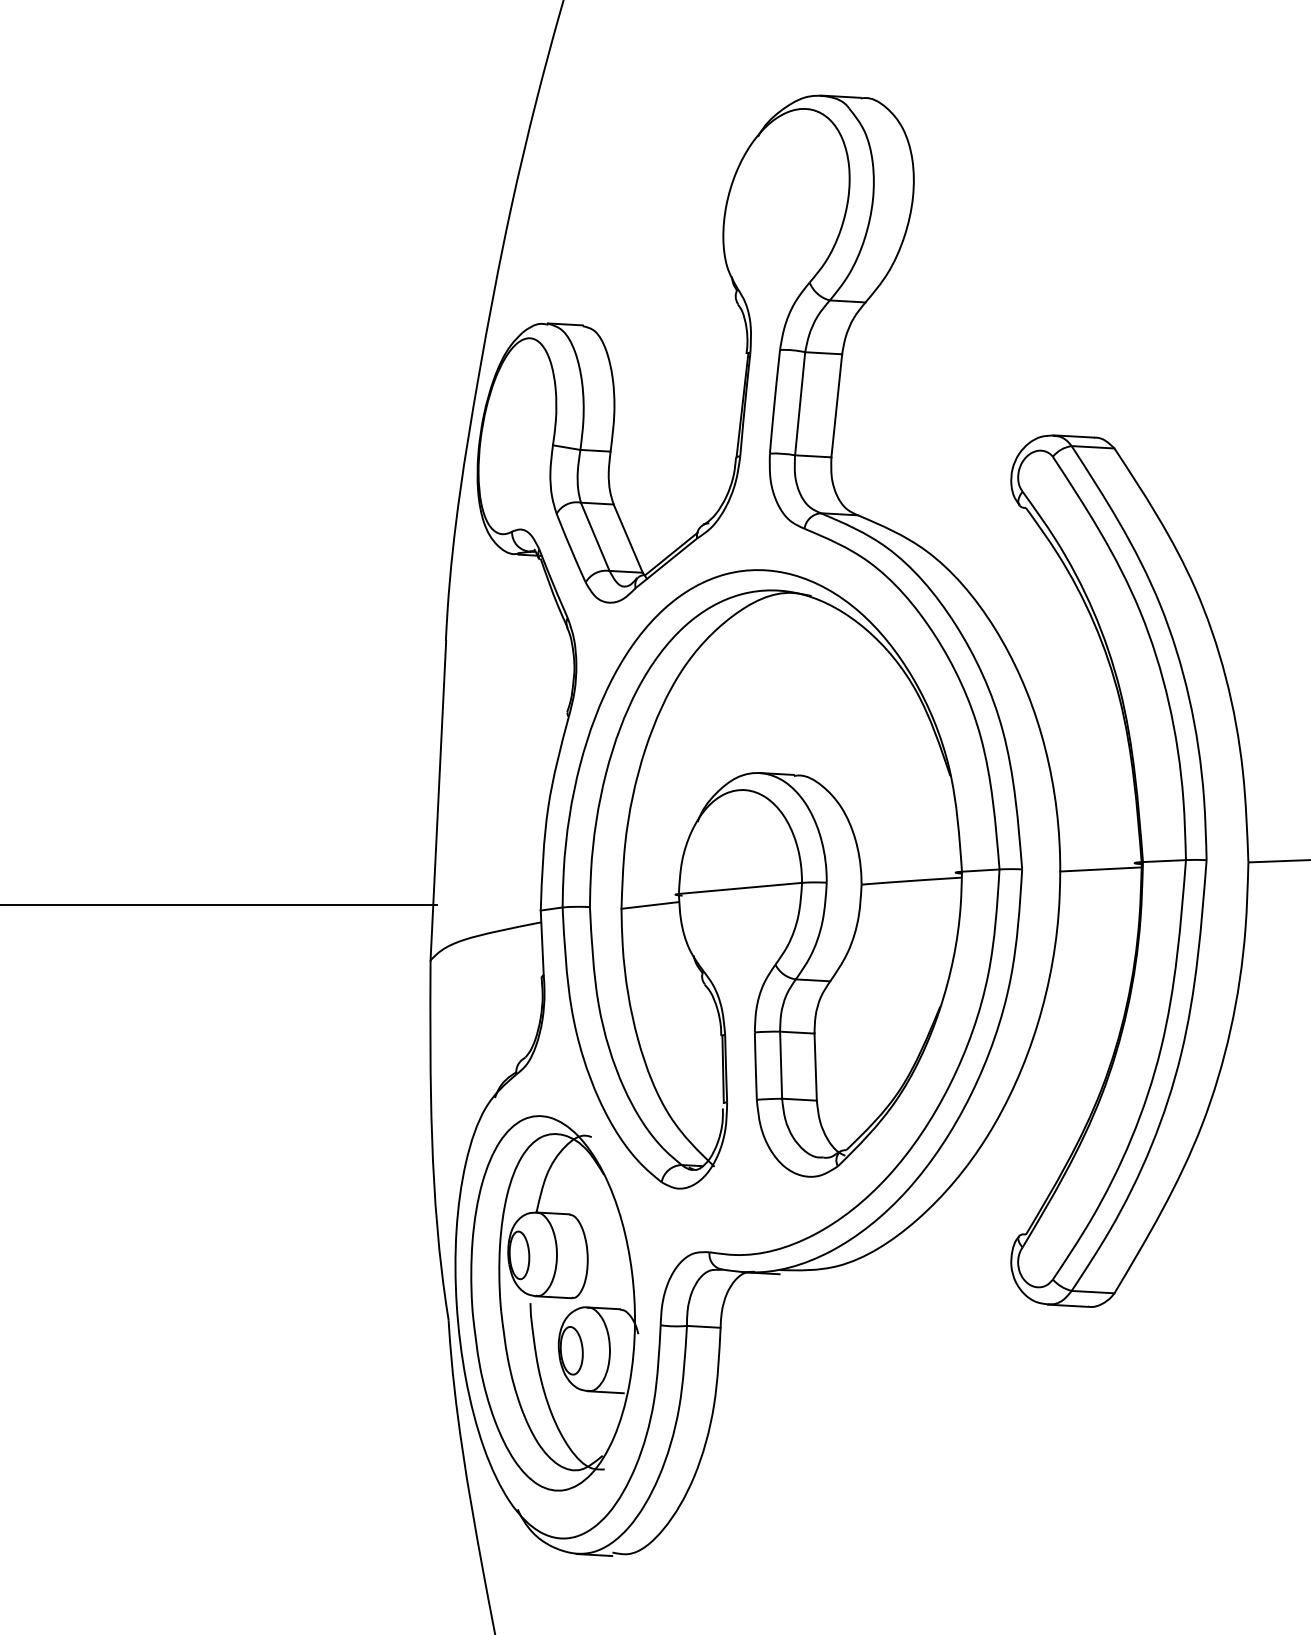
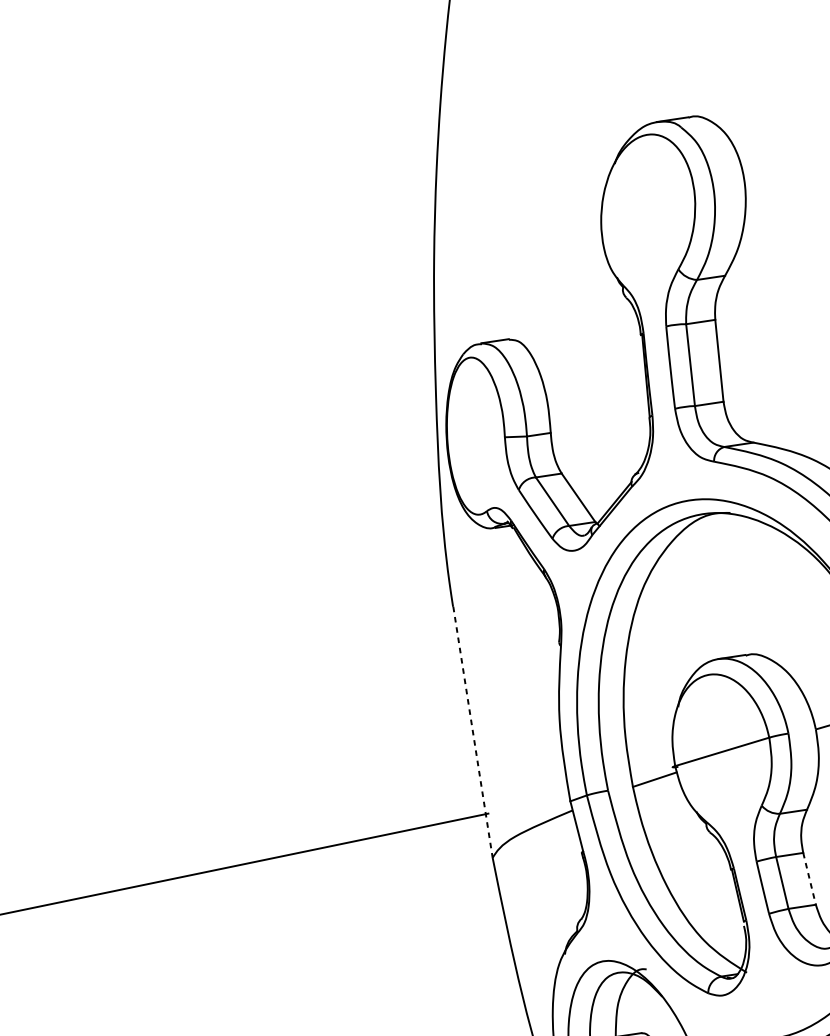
line: (438, 800) -> (473, 732), solid -> dashed
line: (815, 1067) -> (809, 879), solid -> dashed

